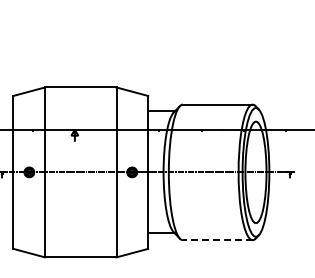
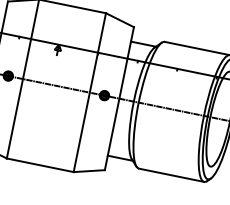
line: (217, 240) -> (171, 175), dashed -> solid

